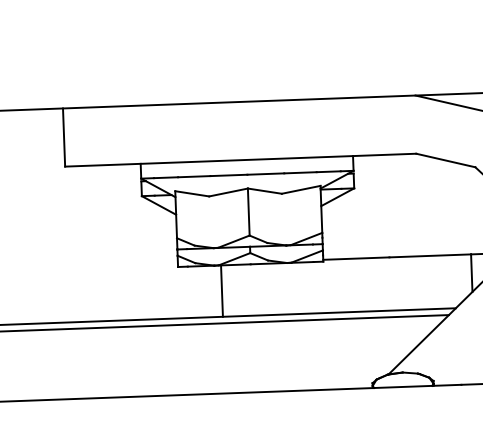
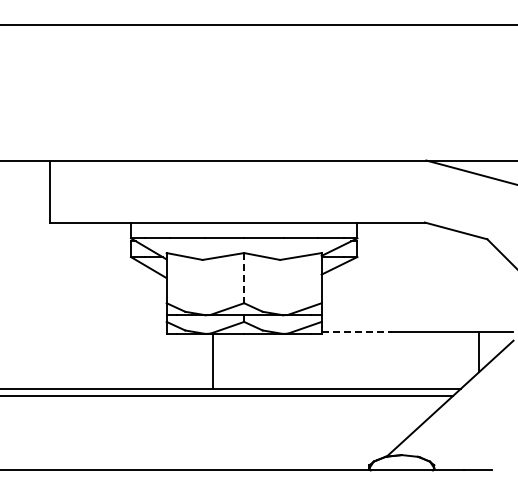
line: (249, 212) -> (244, 278), solid -> dashed
line: (356, 258) -> (357, 331), solid -> dashed

